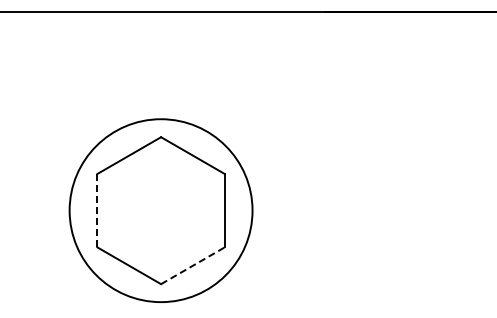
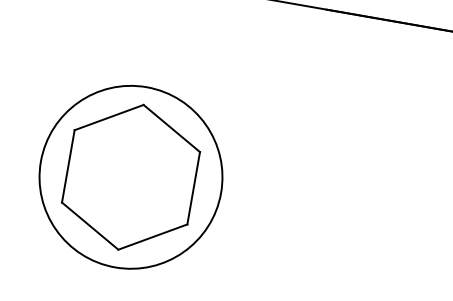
line: (97, 210) -> (68, 166), dashed -> solid
line: (192, 265) -> (152, 236), dashed -> solid

